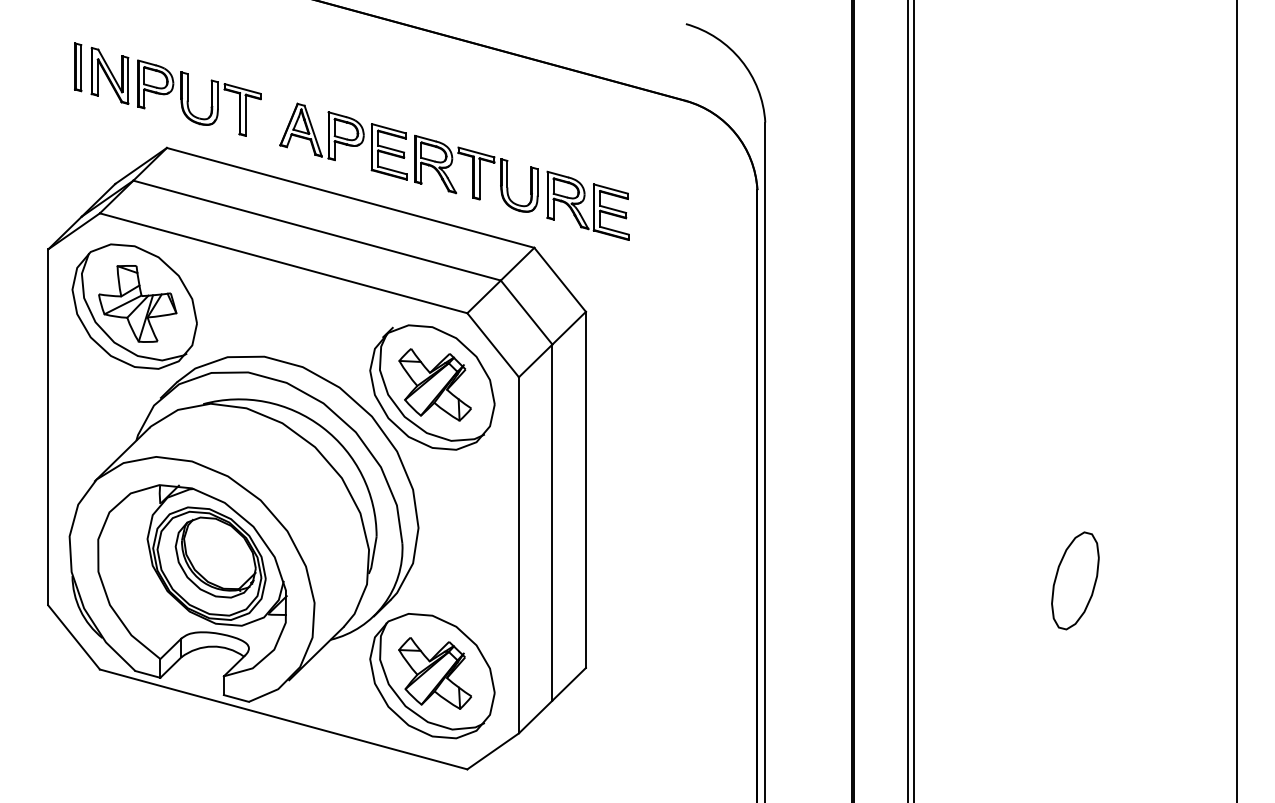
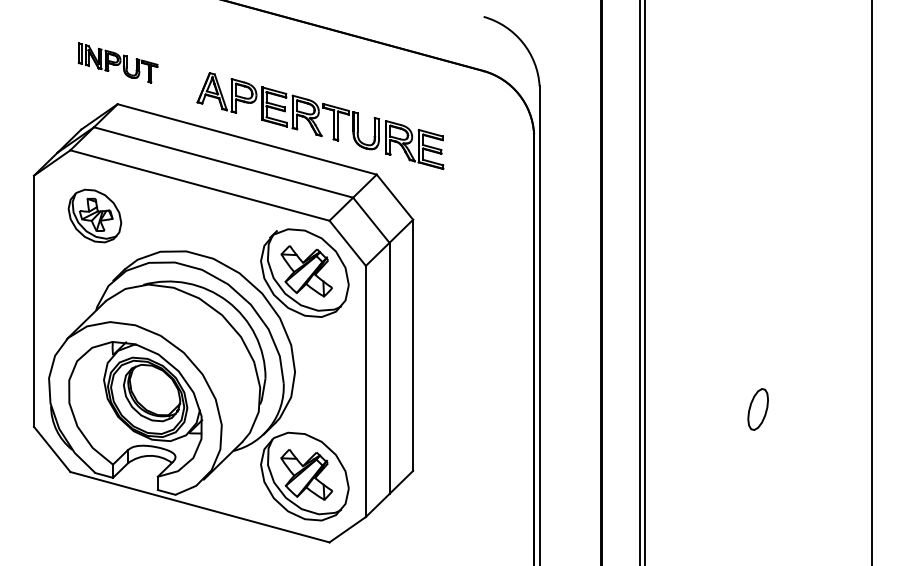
part: (166, 88) -> (117, 62), size x0.6
part: (134, 305) -> (94, 215), size x0.6
part: (1074, 580) -> (757, 409), size x0.6

